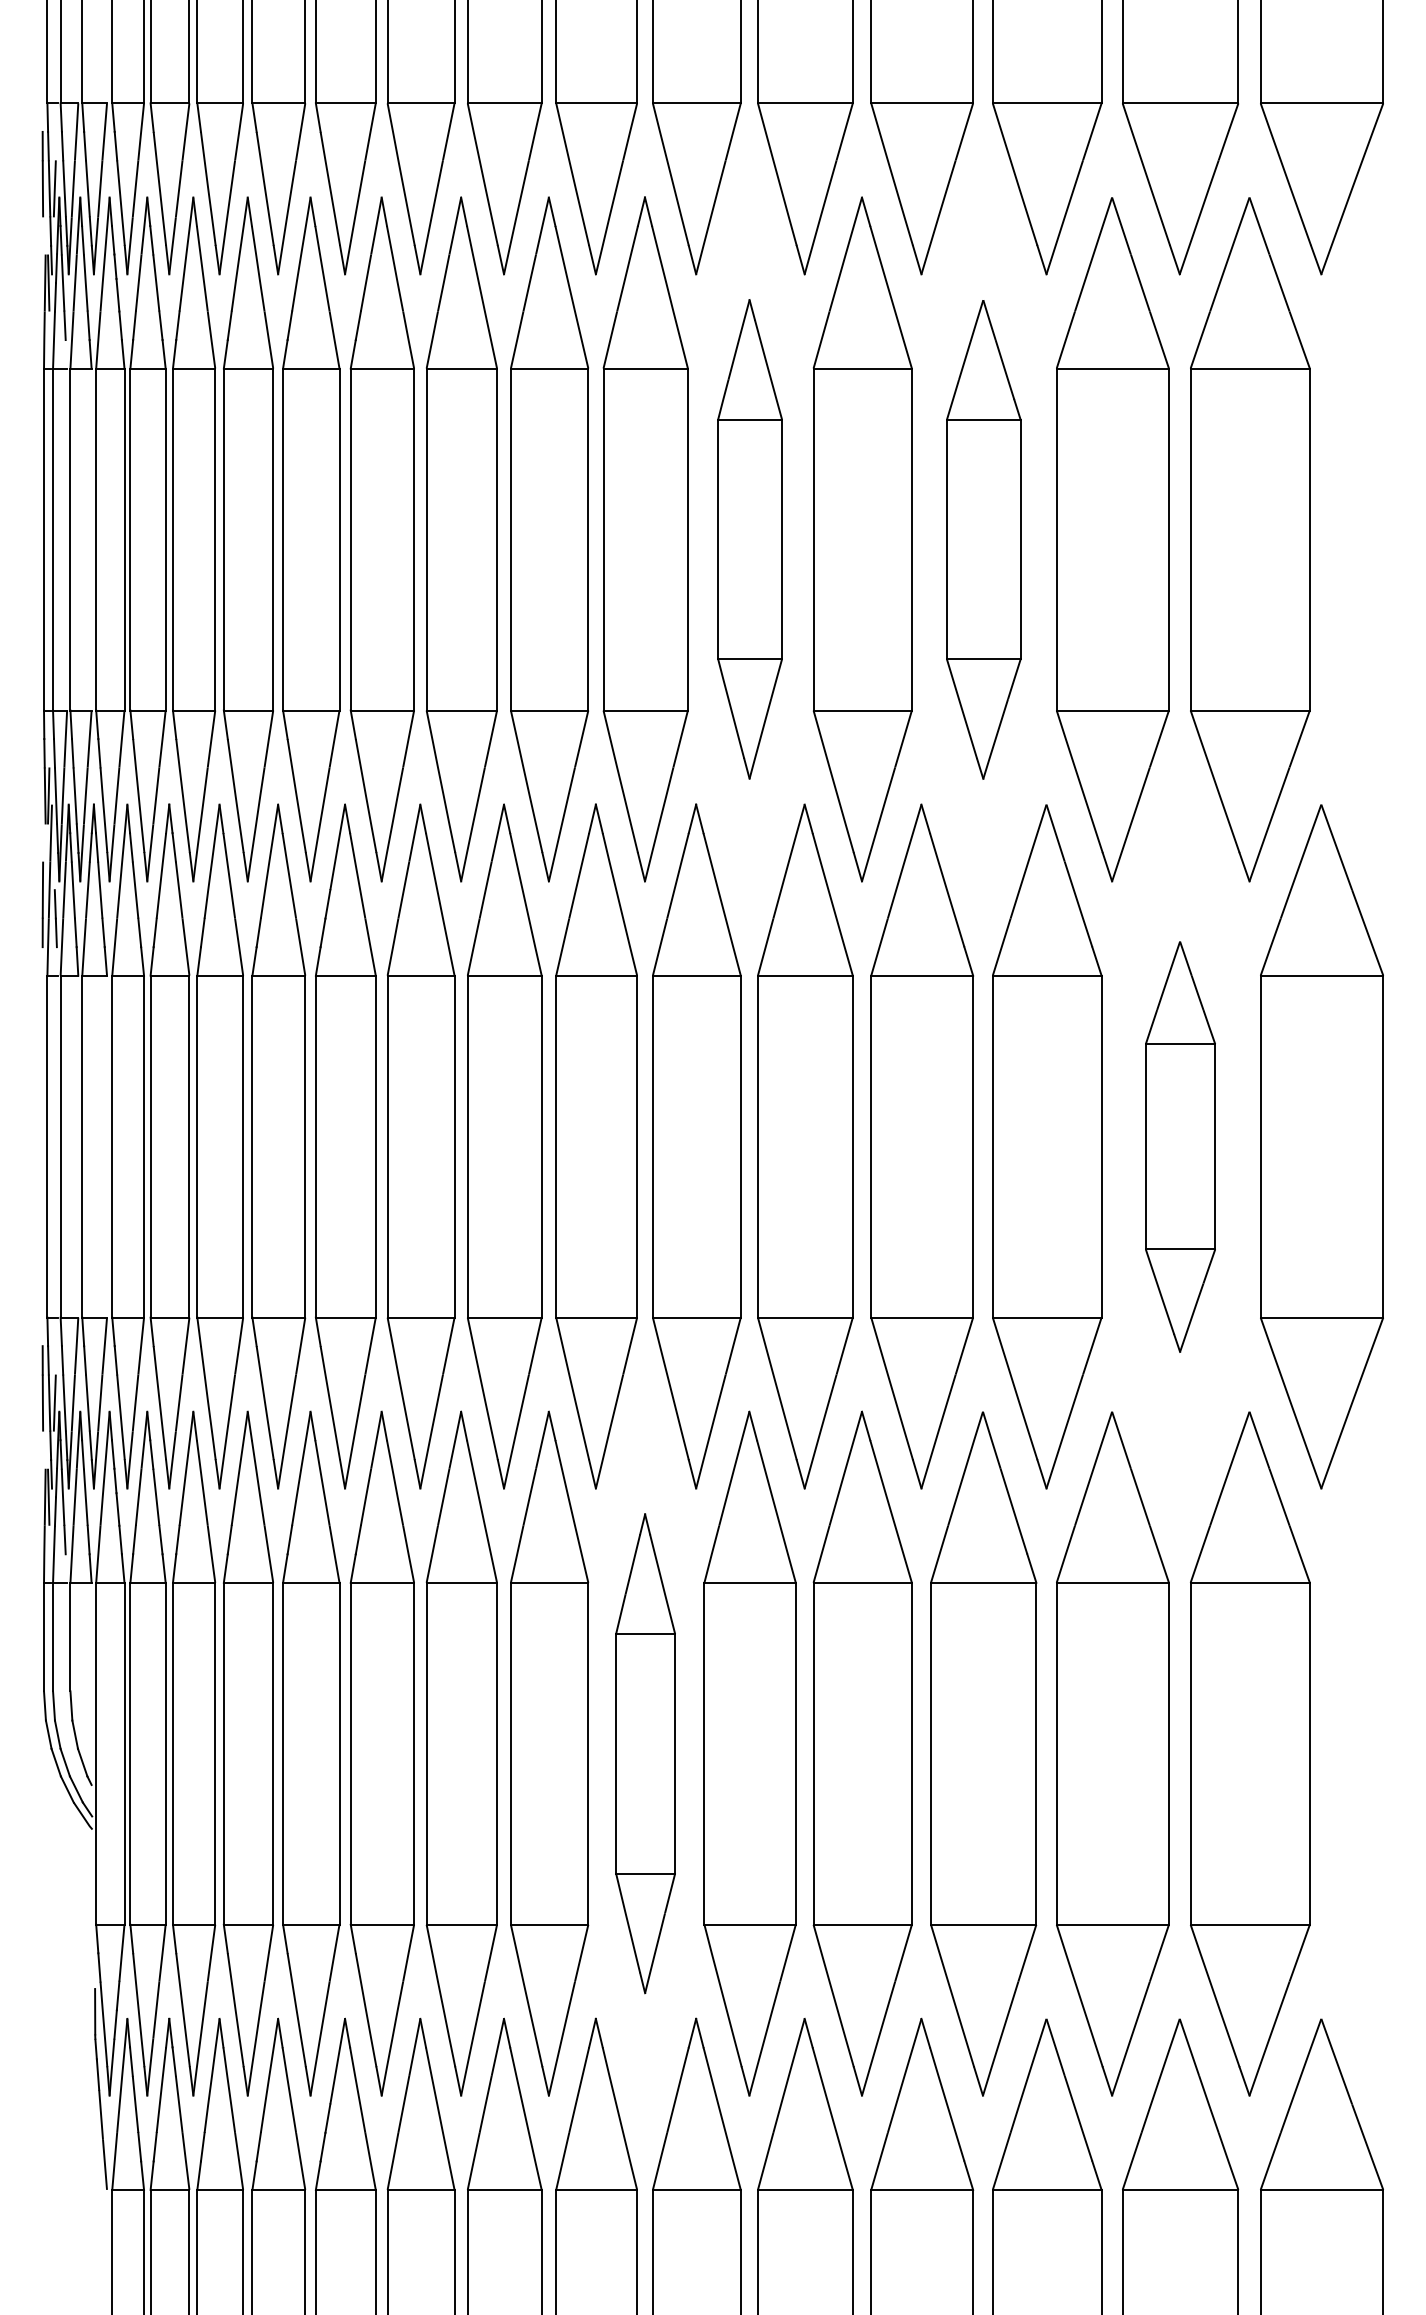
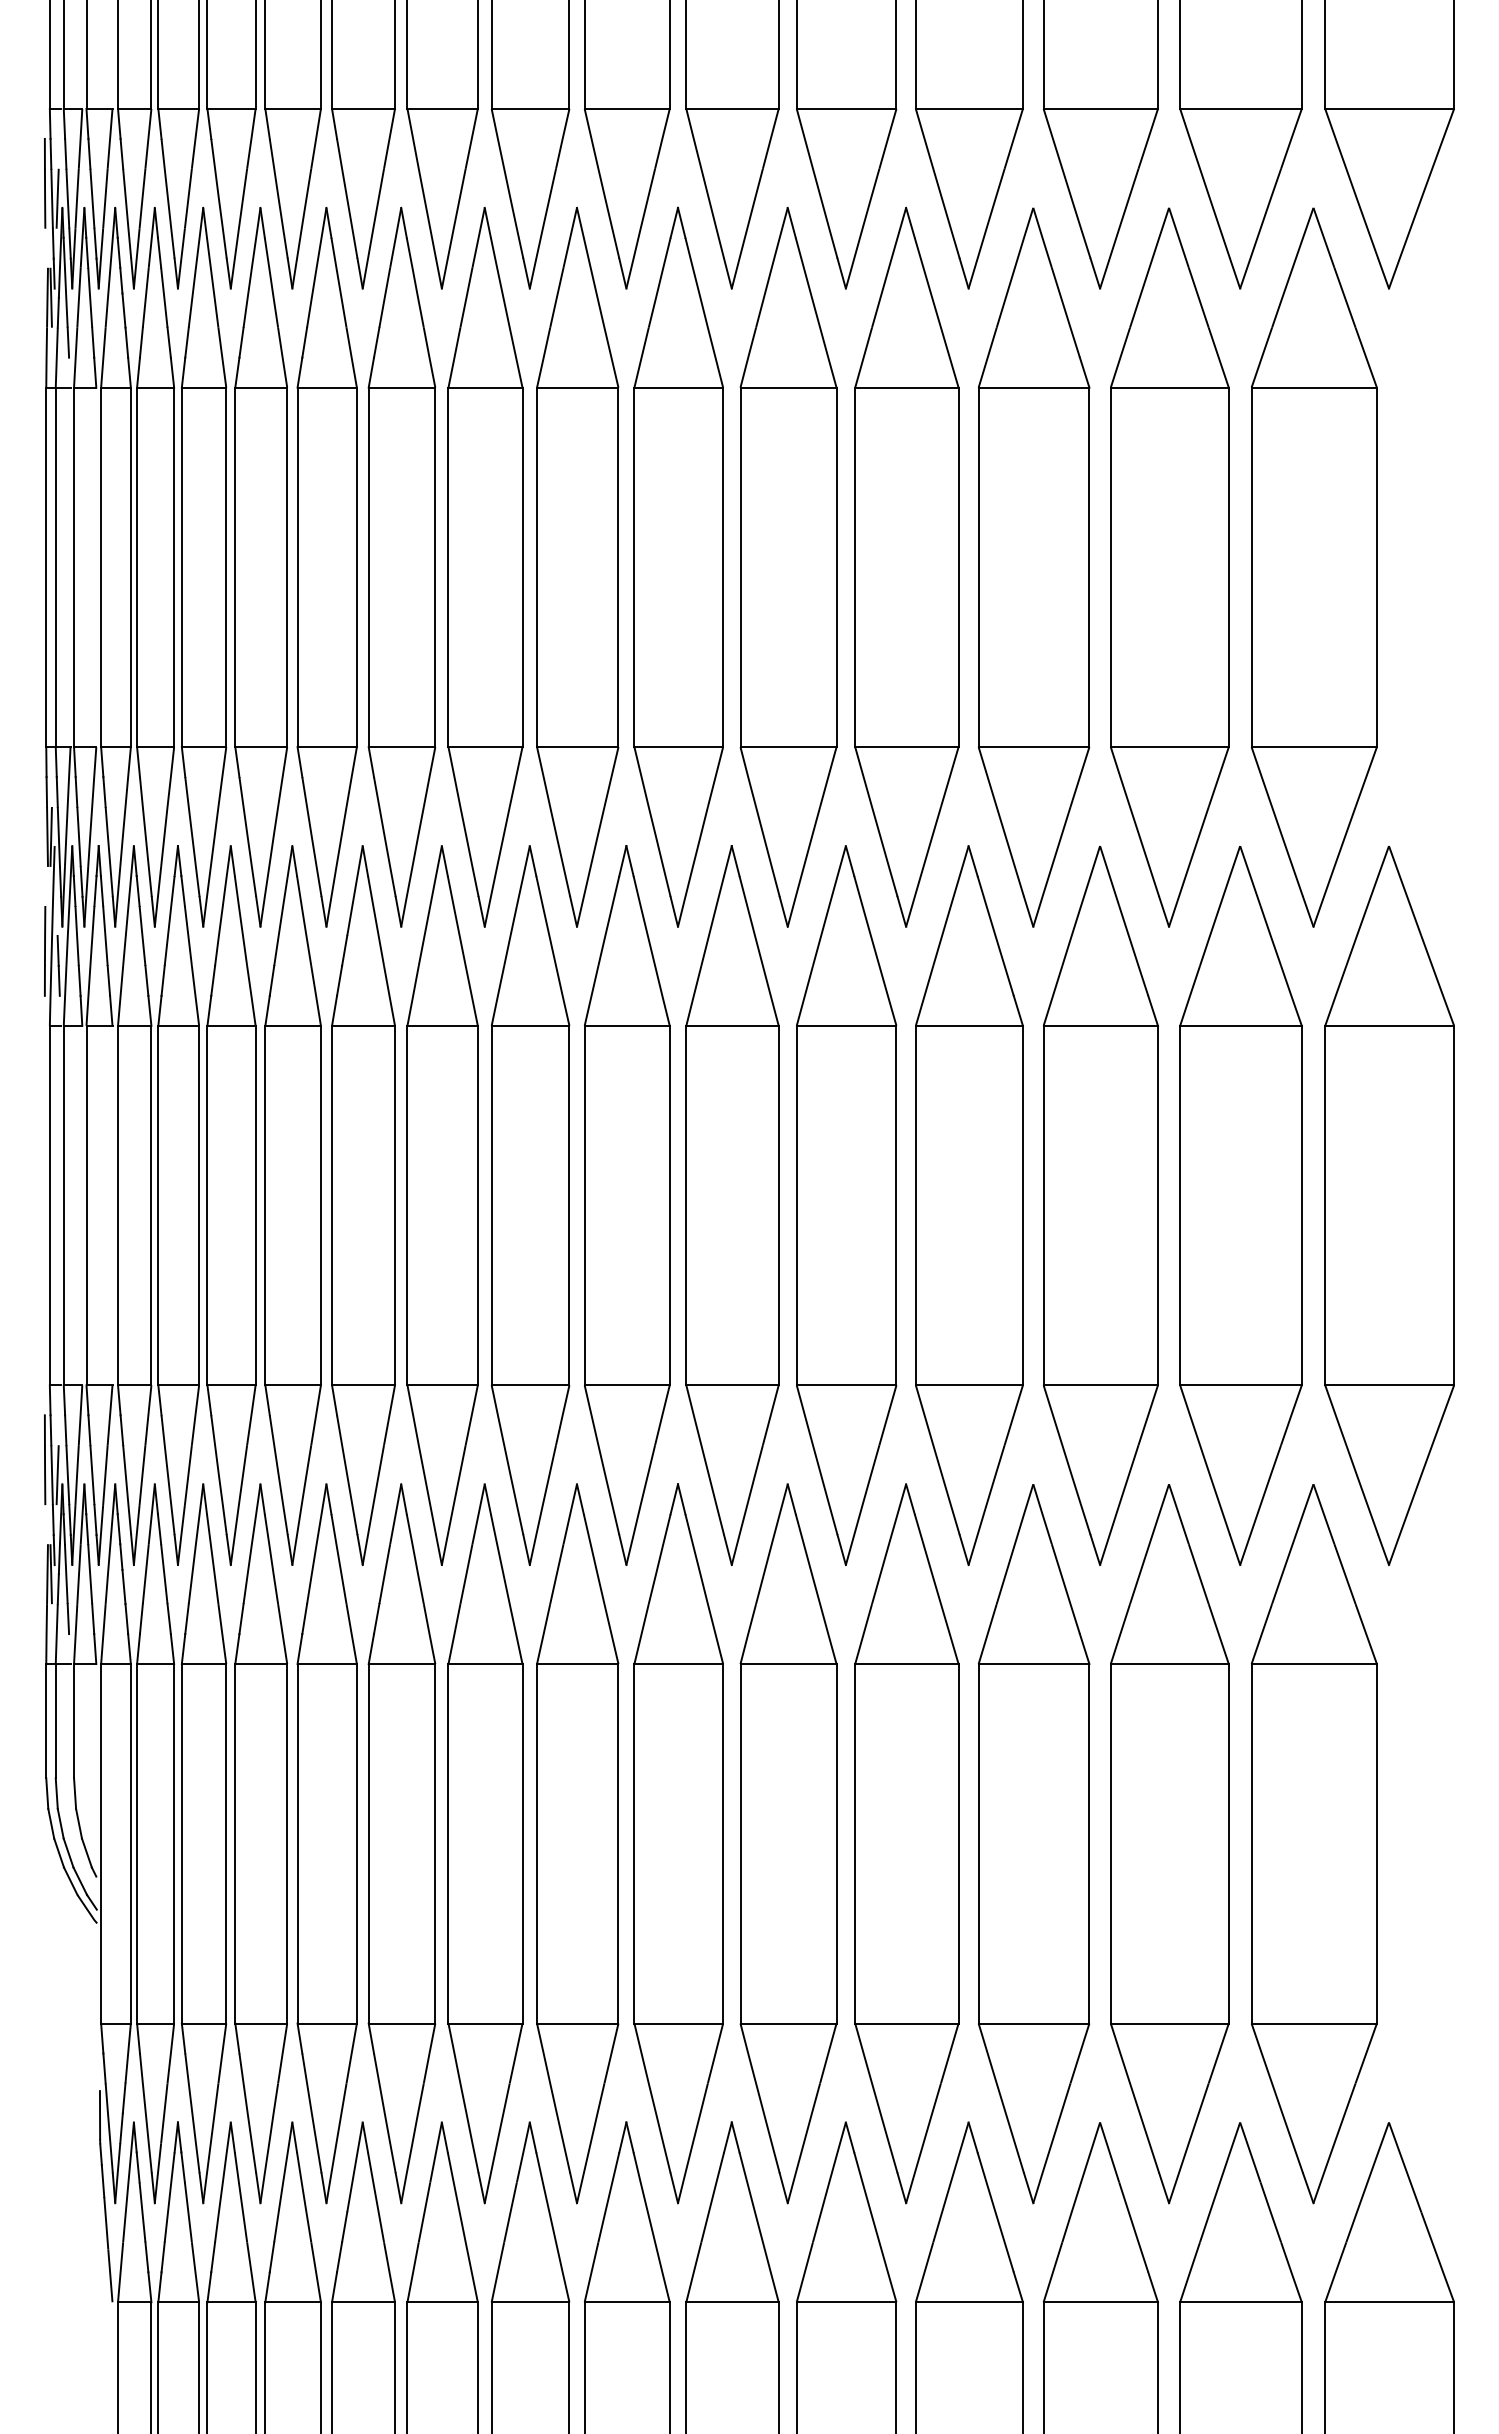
part: (750, 538) -> (788, 566), size x1.43
part: (984, 539) -> (1034, 567), size x1.43
part: (1180, 1146) -> (1240, 1205), size x1.67
part: (645, 1753) -> (678, 1843), size x1.43

